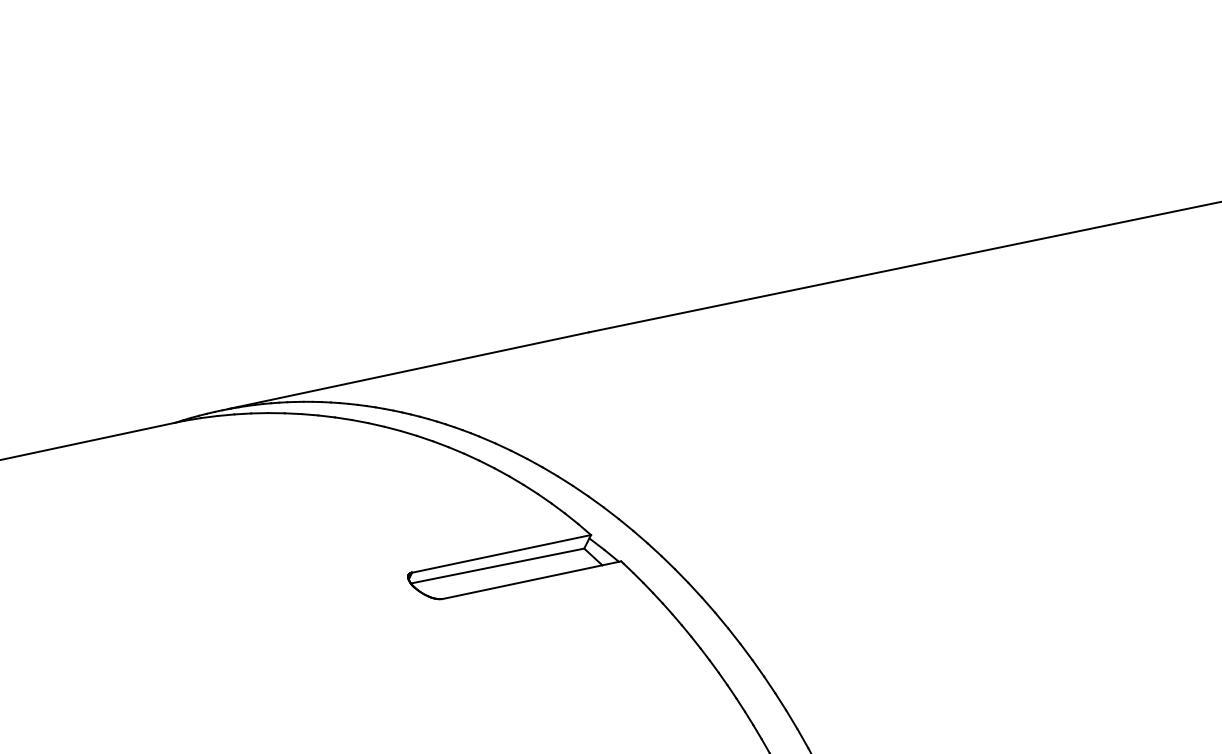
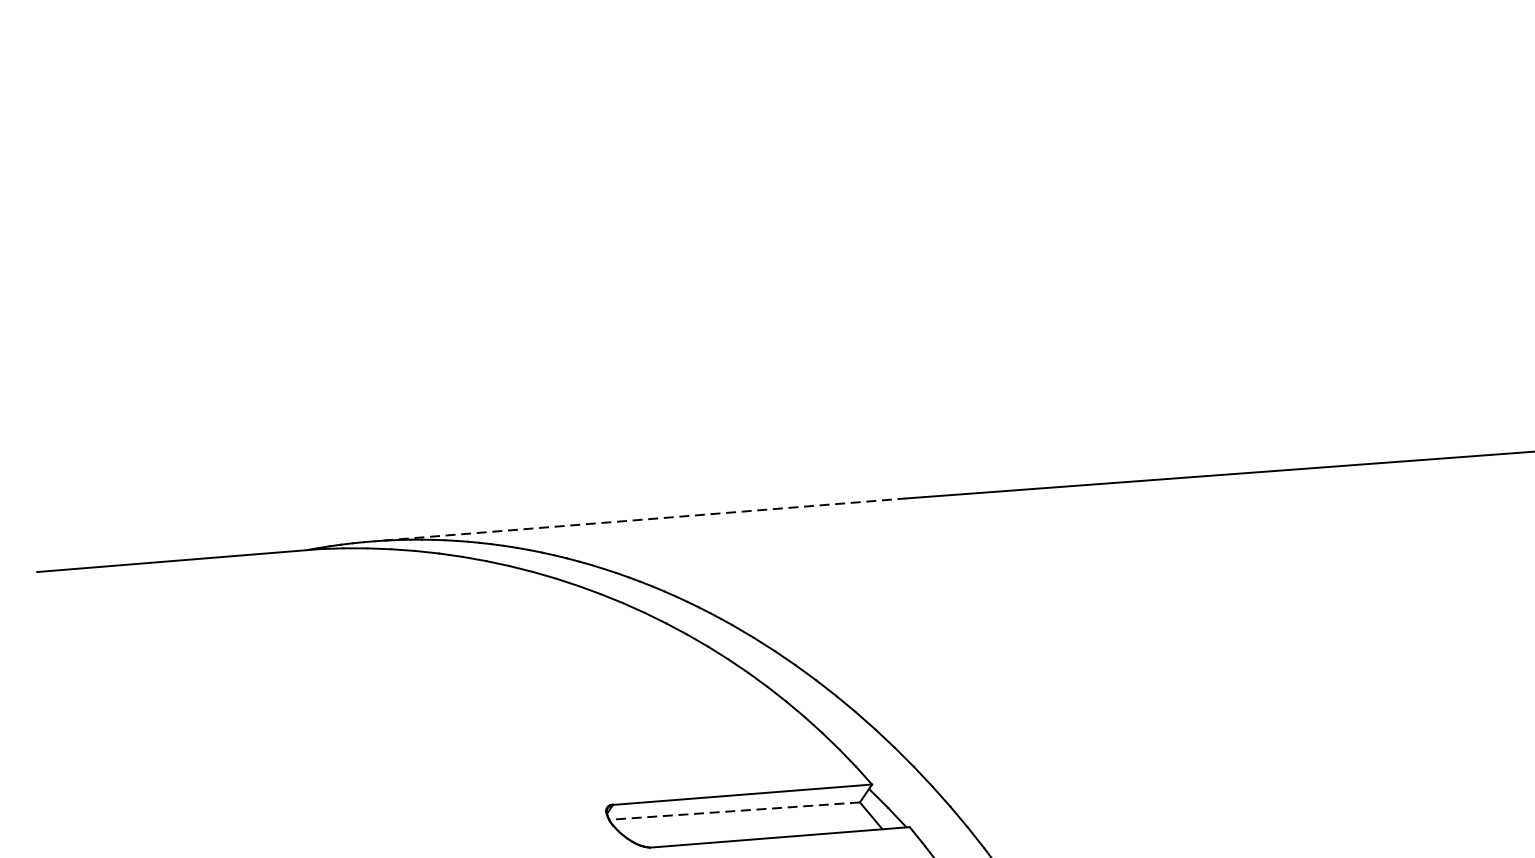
line: (408, 370) -> (644, 519), solid -> dashed
line: (497, 566) -> (734, 811), solid -> dashed

